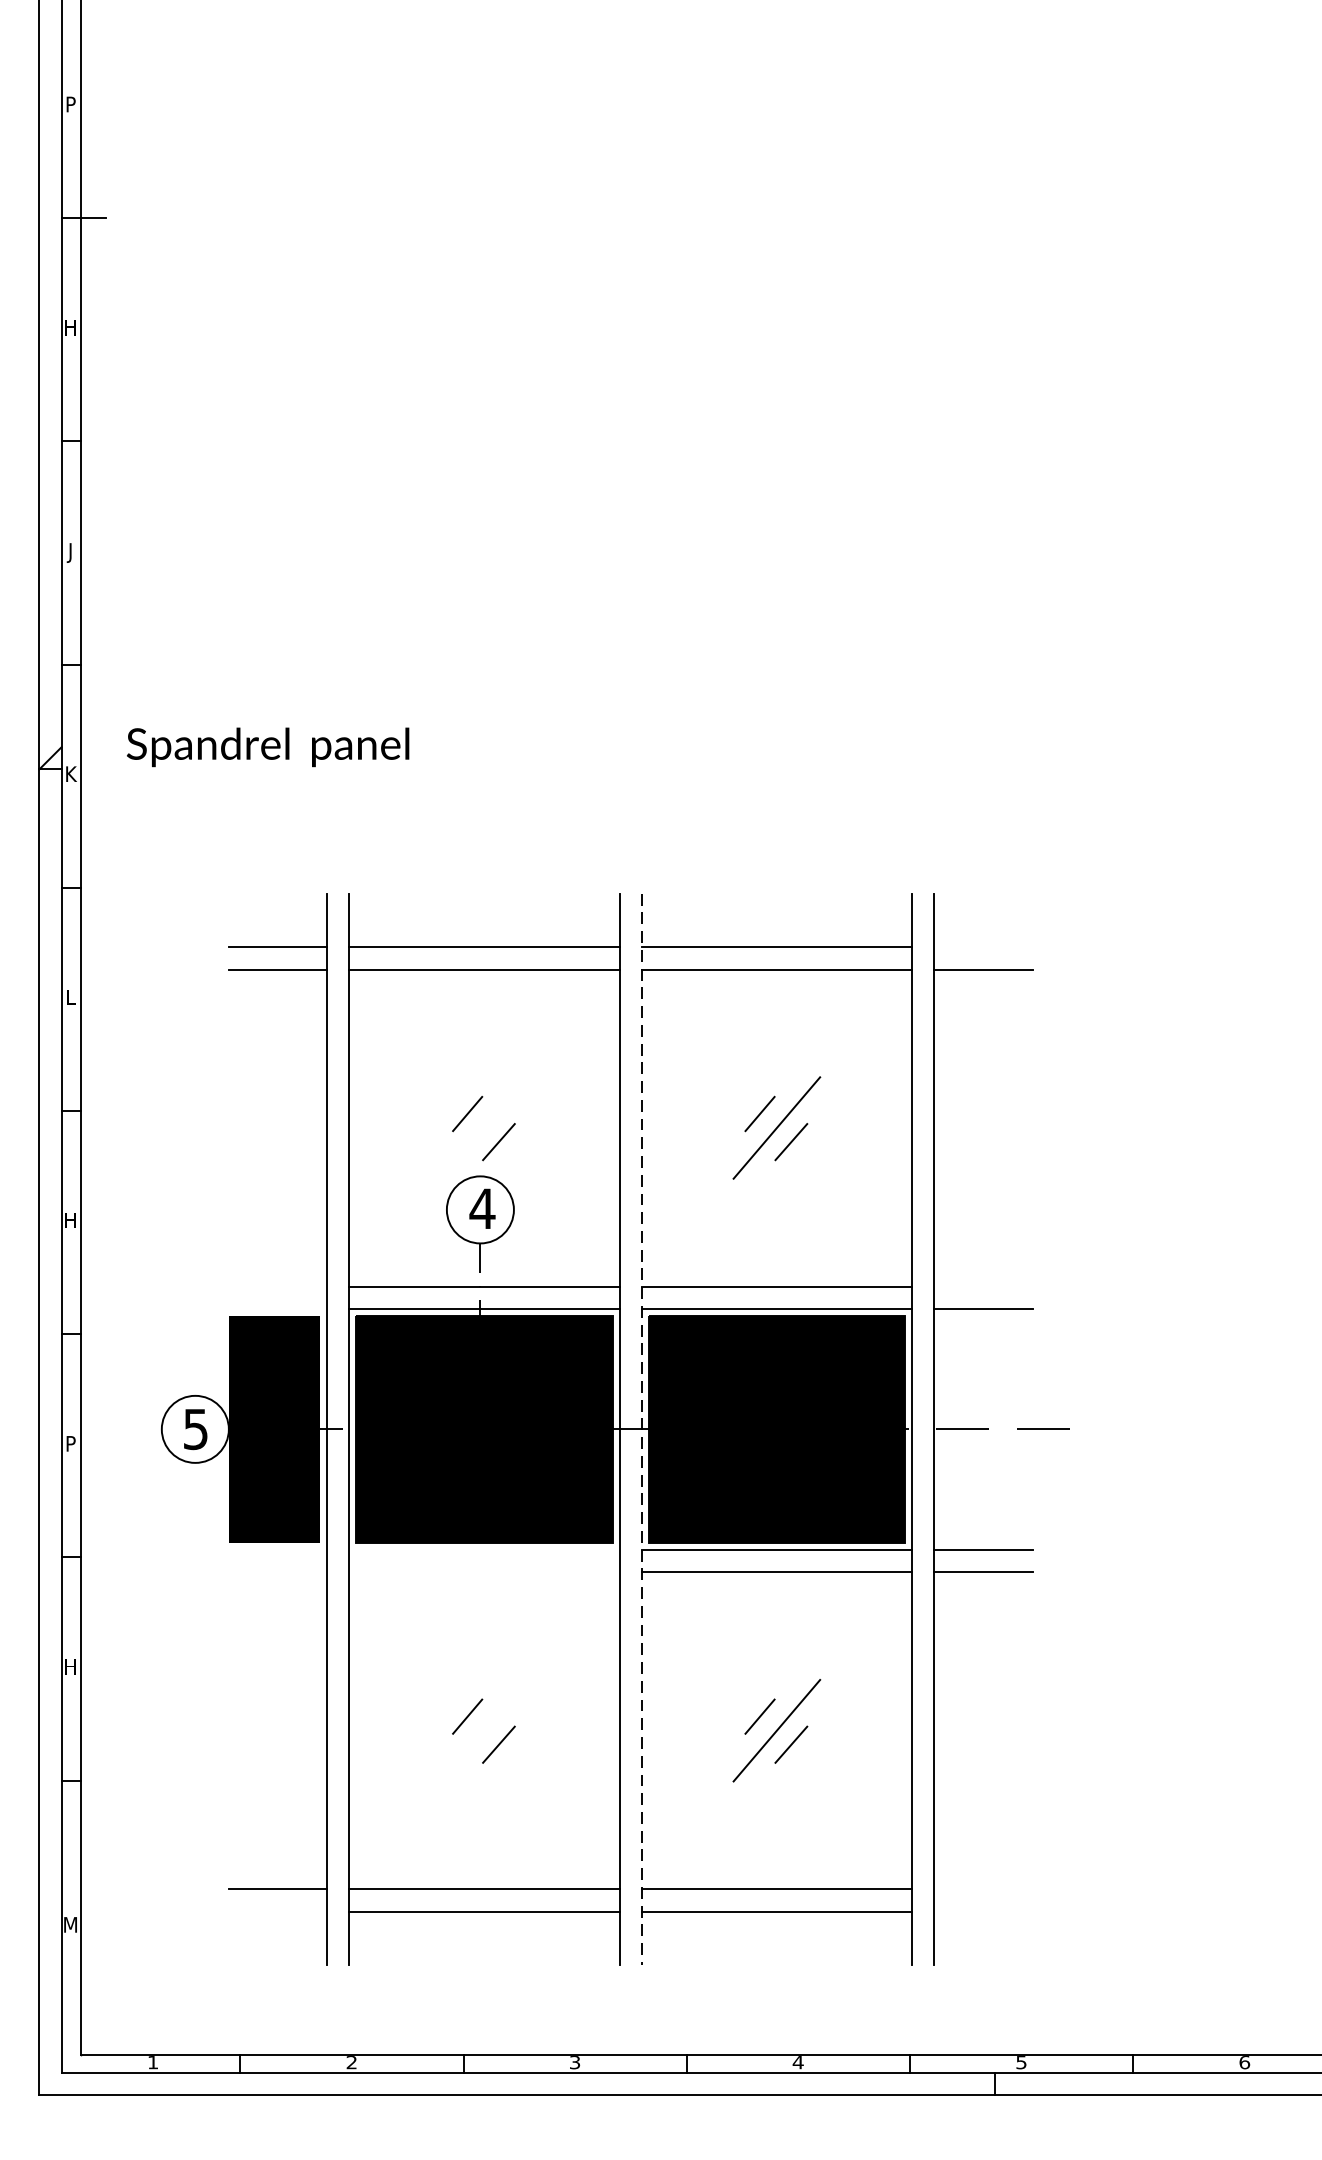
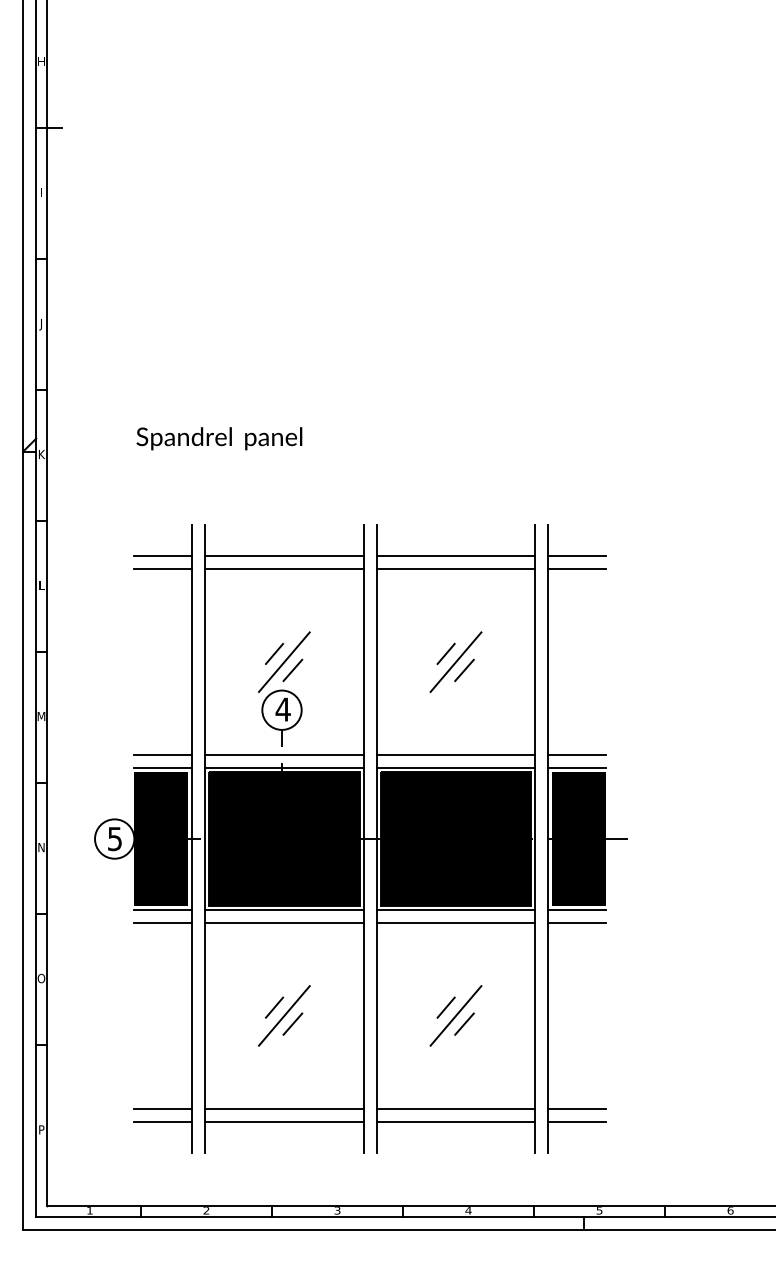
text: (70, 102) -> (41, 60), P -> H
text: (70, 327) -> (41, 192), H -> I
text: (268, 746) -> (219, 438), moved
line: (983, 947) -> (577, 556), added
line: (484, 1126) -> (284, 661), added
text: (70, 1220) -> (41, 716), H -> M
line: (278, 1287) -> (163, 755), added
line: (983, 1287) -> (577, 755), added
line: (278, 1309) -> (163, 768), added
fill: (987, 1428) -> (579, 838), added
line: (641, 1430) -> (376, 839), dashed -> solid
text: (70, 1443) -> (41, 847), P -> N
line: (278, 1549) -> (163, 909), added
line: (484, 1549) -> (284, 909), added
line: (278, 1571) -> (163, 922), added
line: (484, 1571) -> (284, 922), added
text: (70, 1666) -> (41, 978), H -> O
line: (484, 1729) -> (284, 1015), added
line: (983, 1888) -> (577, 1108), added
line: (278, 1912) -> (163, 1122), added
line: (983, 1912) -> (577, 1122), added
text: (70, 1924) -> (41, 1129), M -> P

